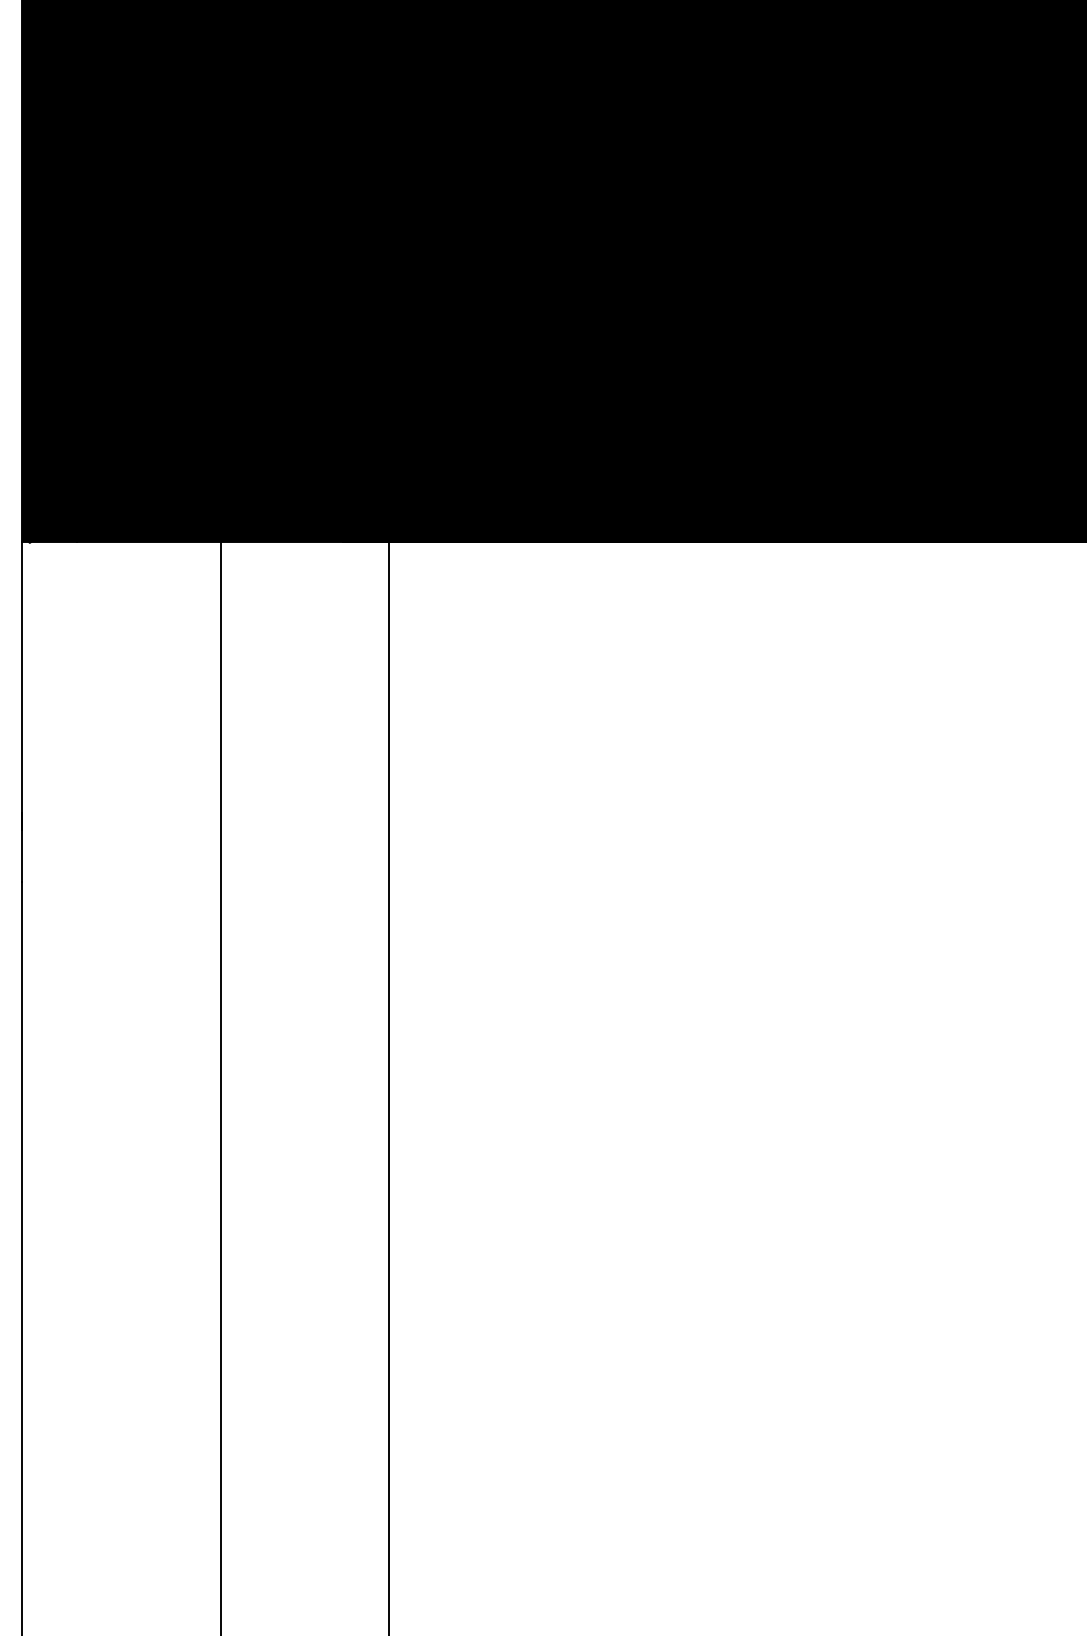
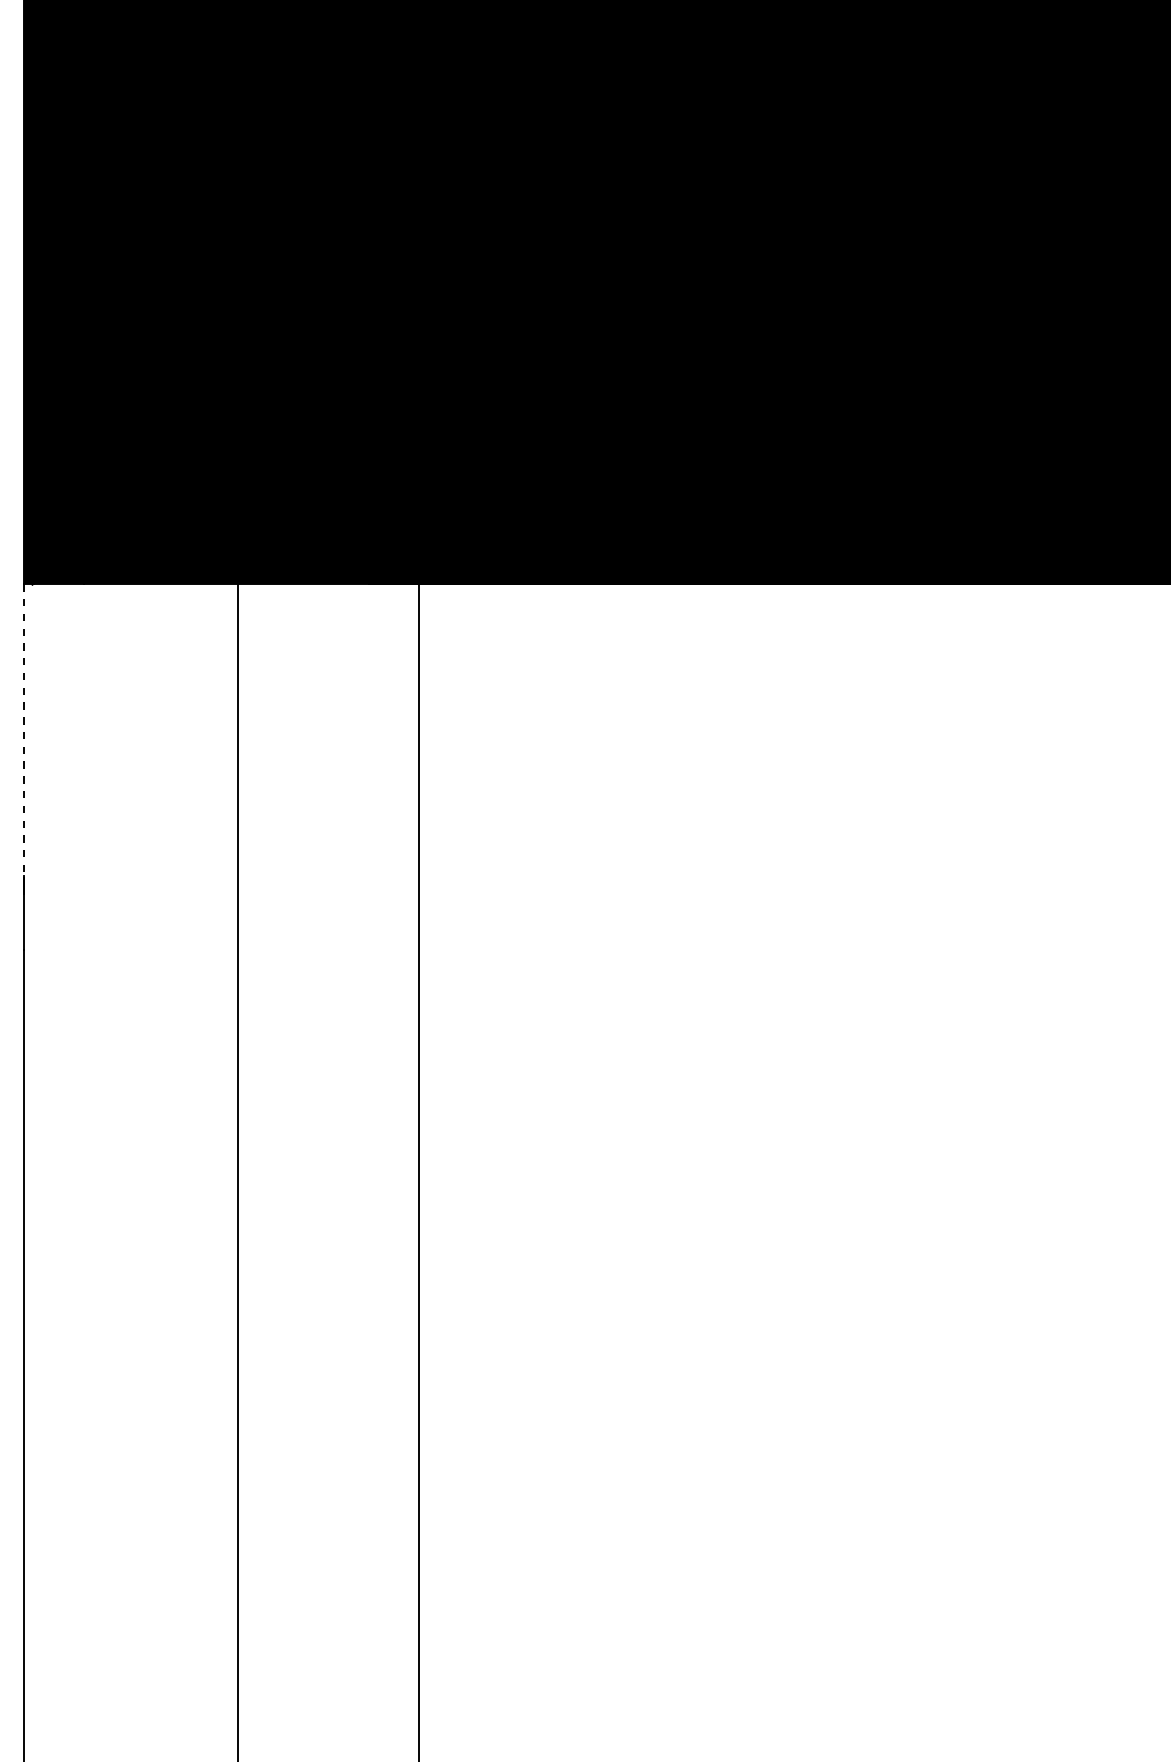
line: (22, 678) -> (24, 730), solid -> dashed

